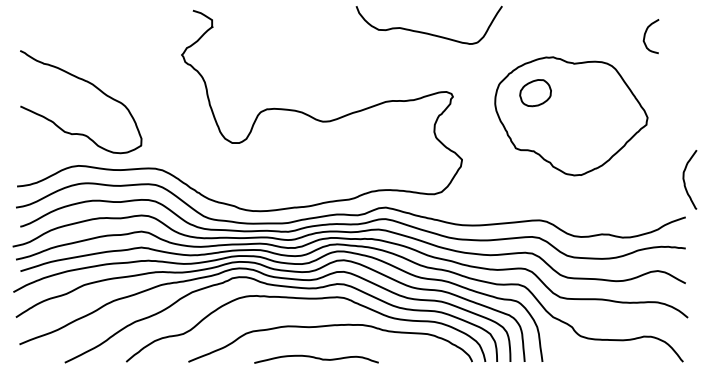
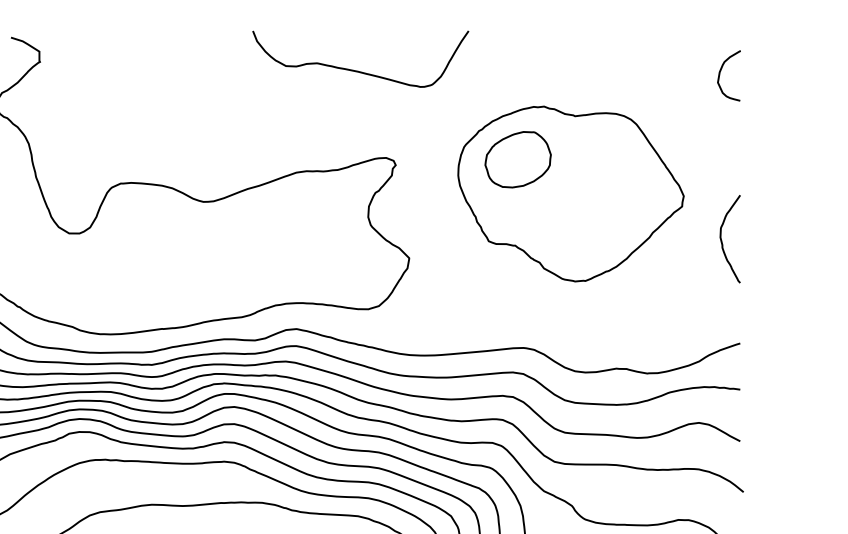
curve: (646, 33) -> (722, 71), moved
part: (535, 92) -> (517, 158), size x1.43
curve: (684, 179) -> (722, 238), moved

